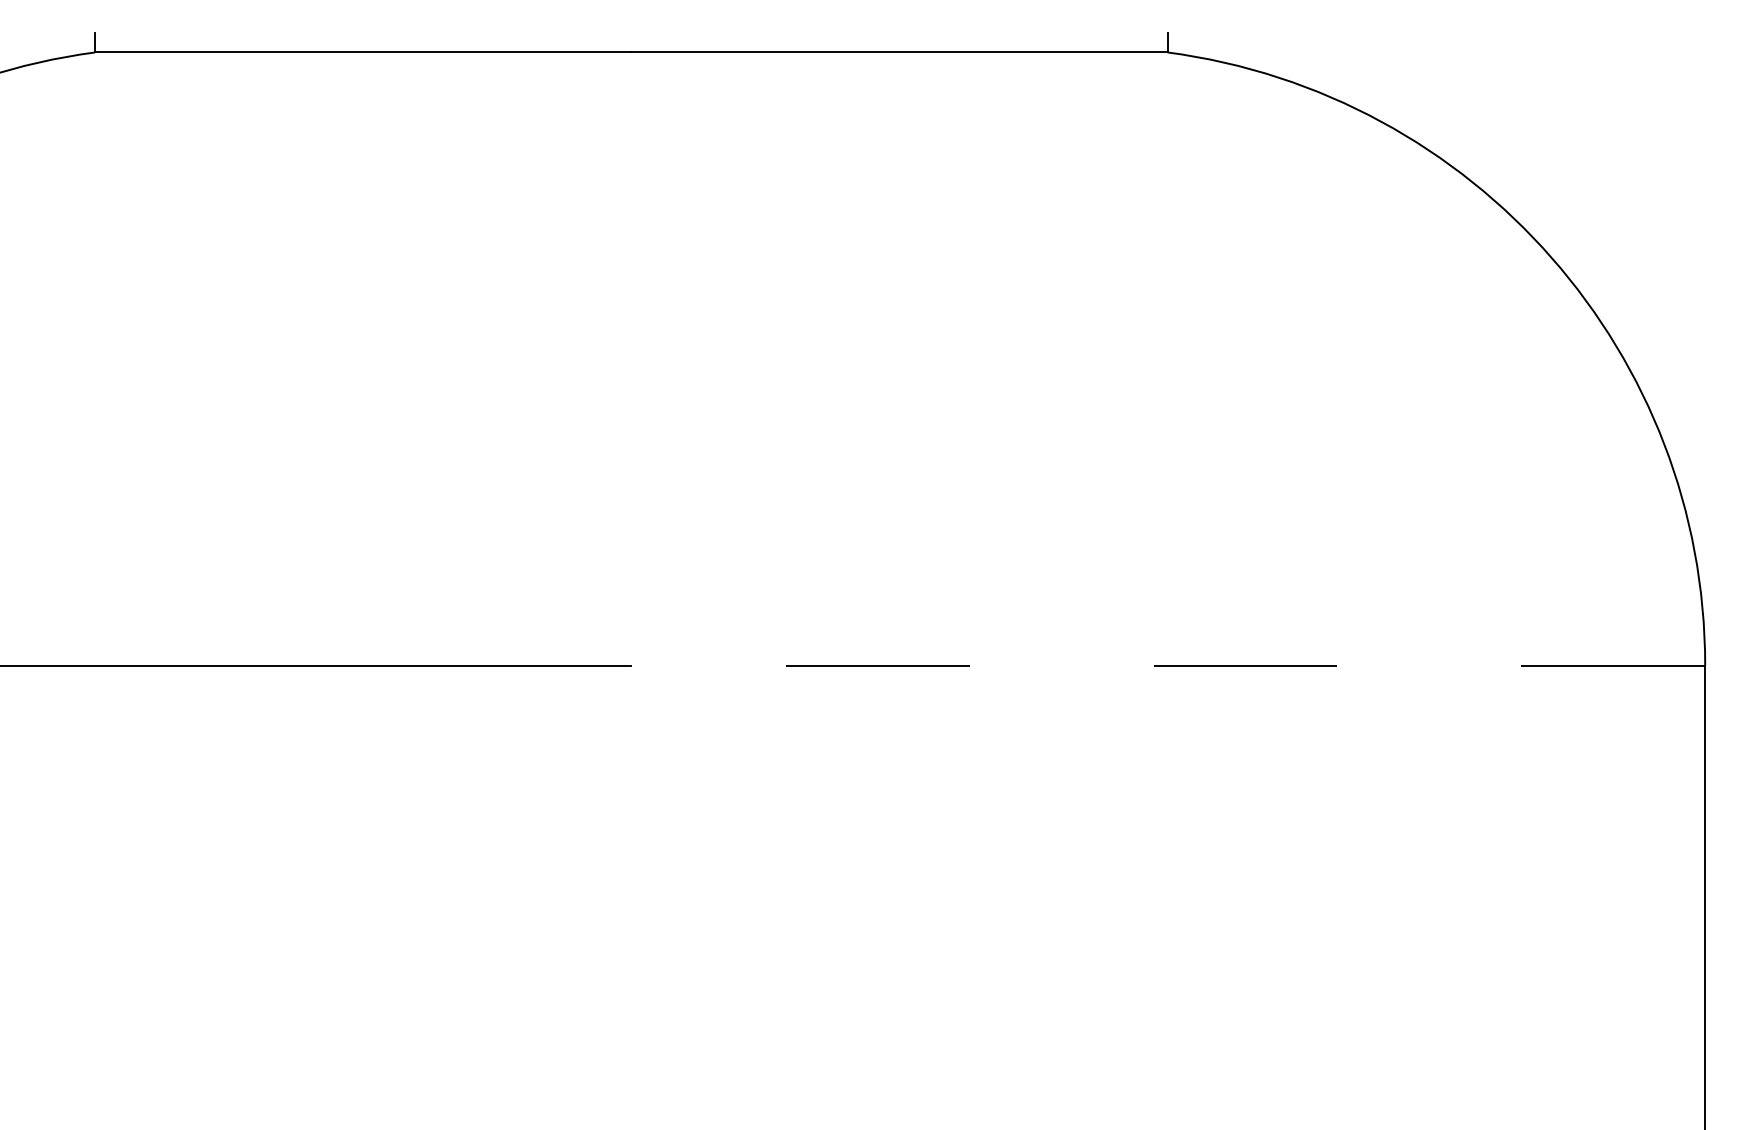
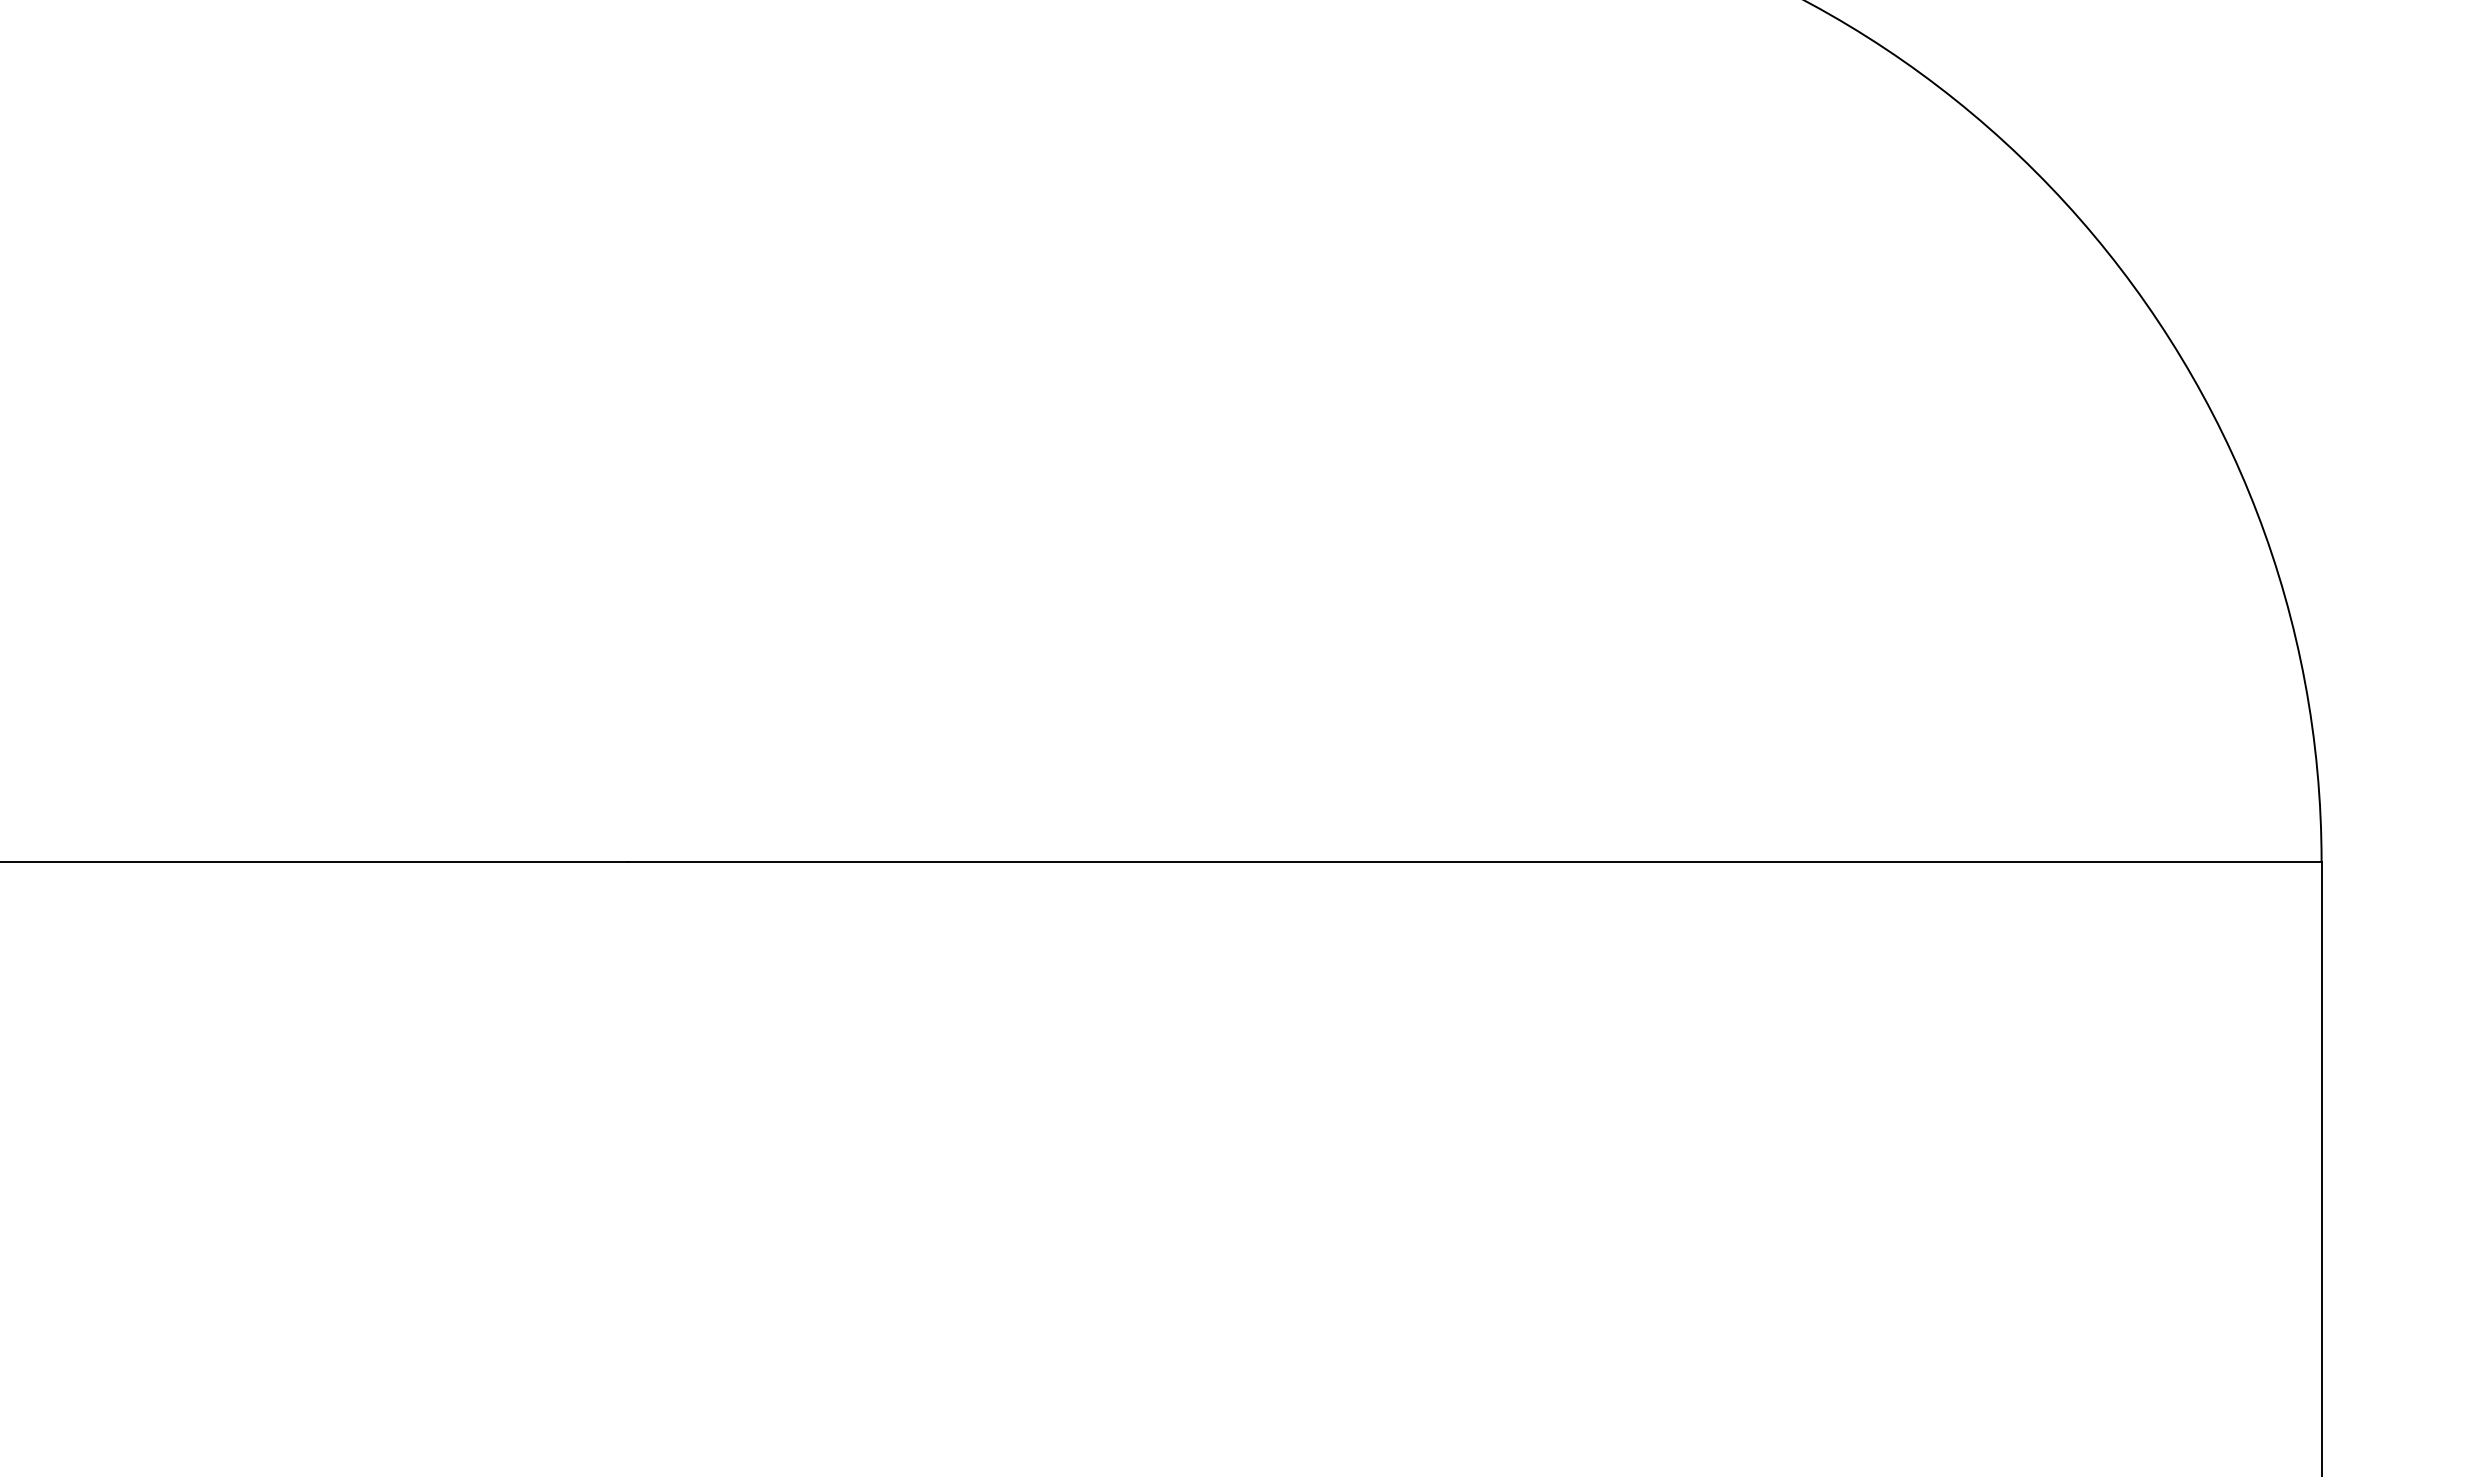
line: (1168, 665) -> (1475, 861), dashed -> solid

